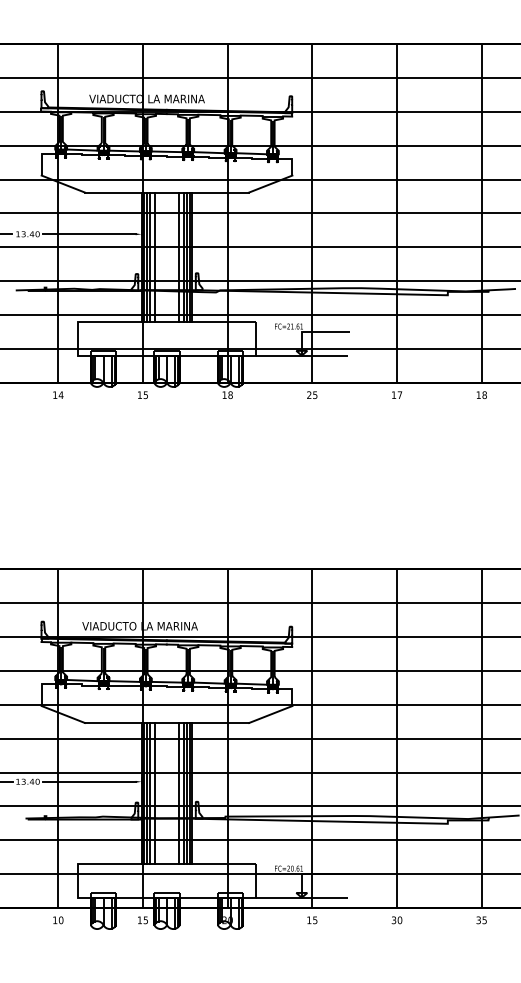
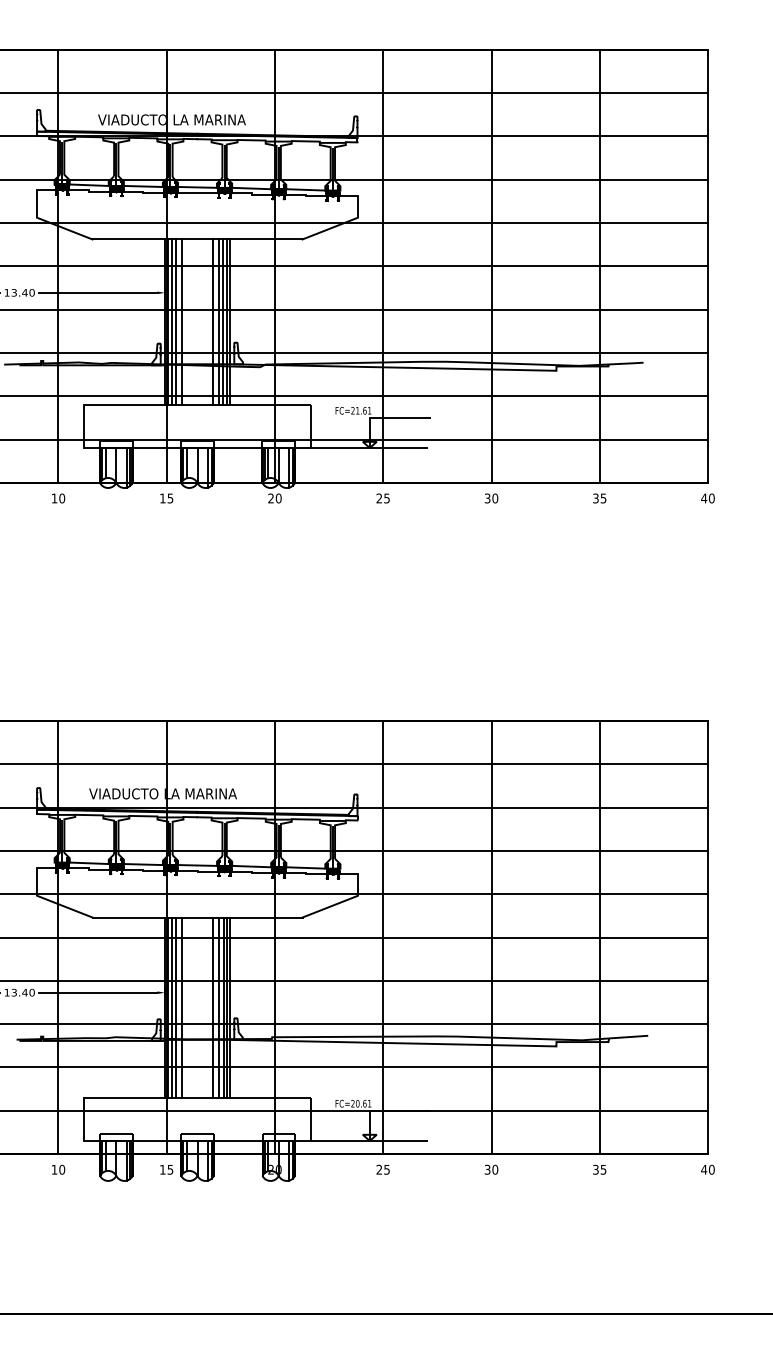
text: (61, 395) -> (62, 498), 14 -> 10
text: (227, 395) -> (274, 498), 18 -> 20
text: (397, 395) -> (491, 498), 17 -> 30
text: (481, 395) -> (599, 498), 18 -> 35
text: (308, 920) -> (378, 1169), 15 -> 25

